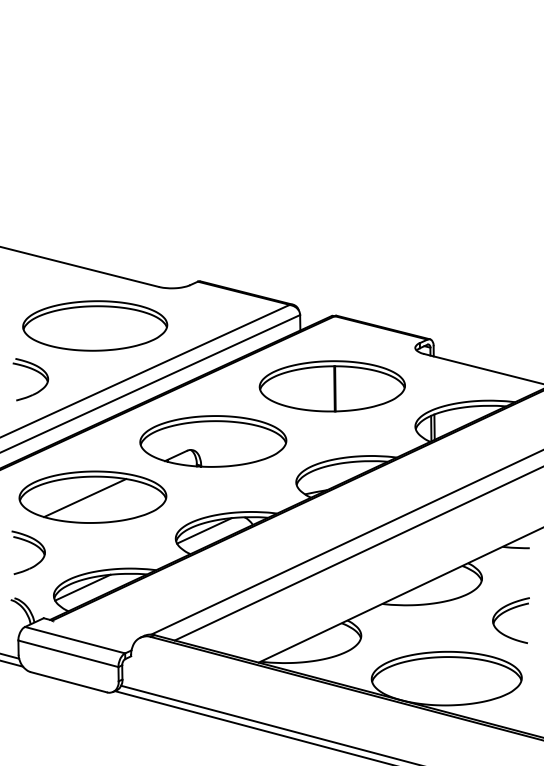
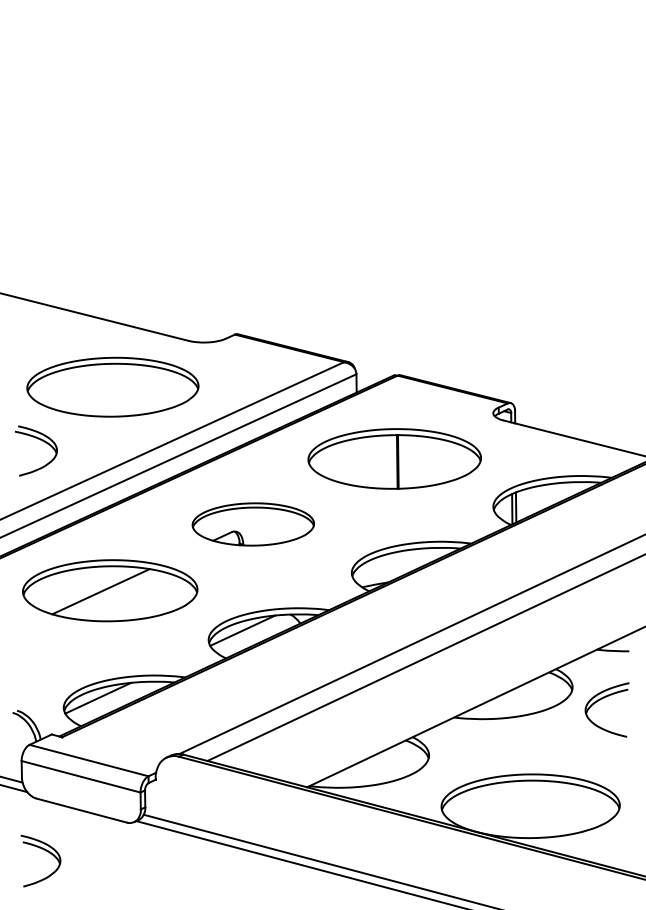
part: (213, 441) -> (253, 524), size x0.7
part: (32, 544) -> (45, 851), moved
part: (506, 612) -> (601, 700), moved

